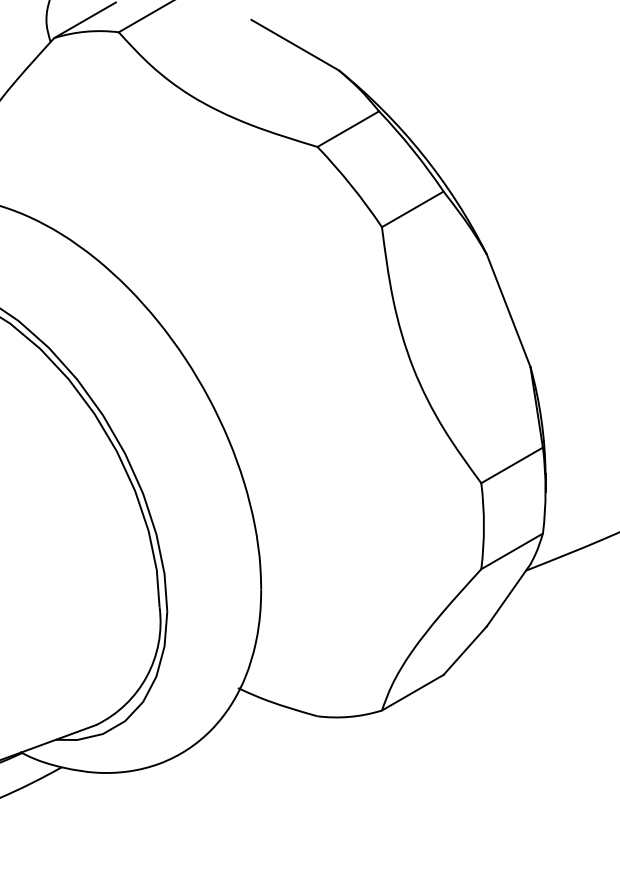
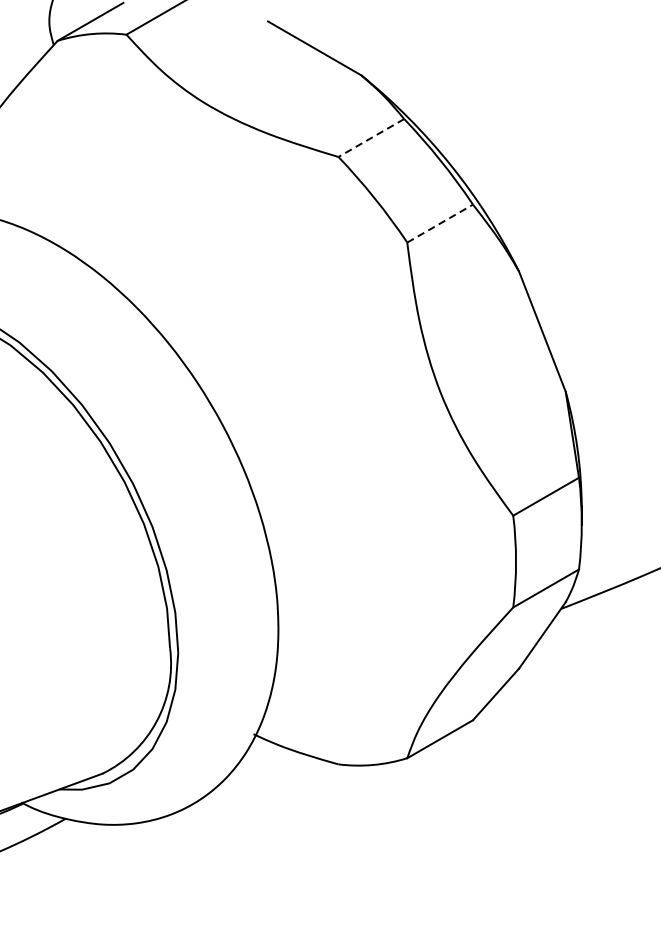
line: (348, 129) -> (371, 138), solid -> dashed
line: (412, 209) -> (439, 223), solid -> dashed

